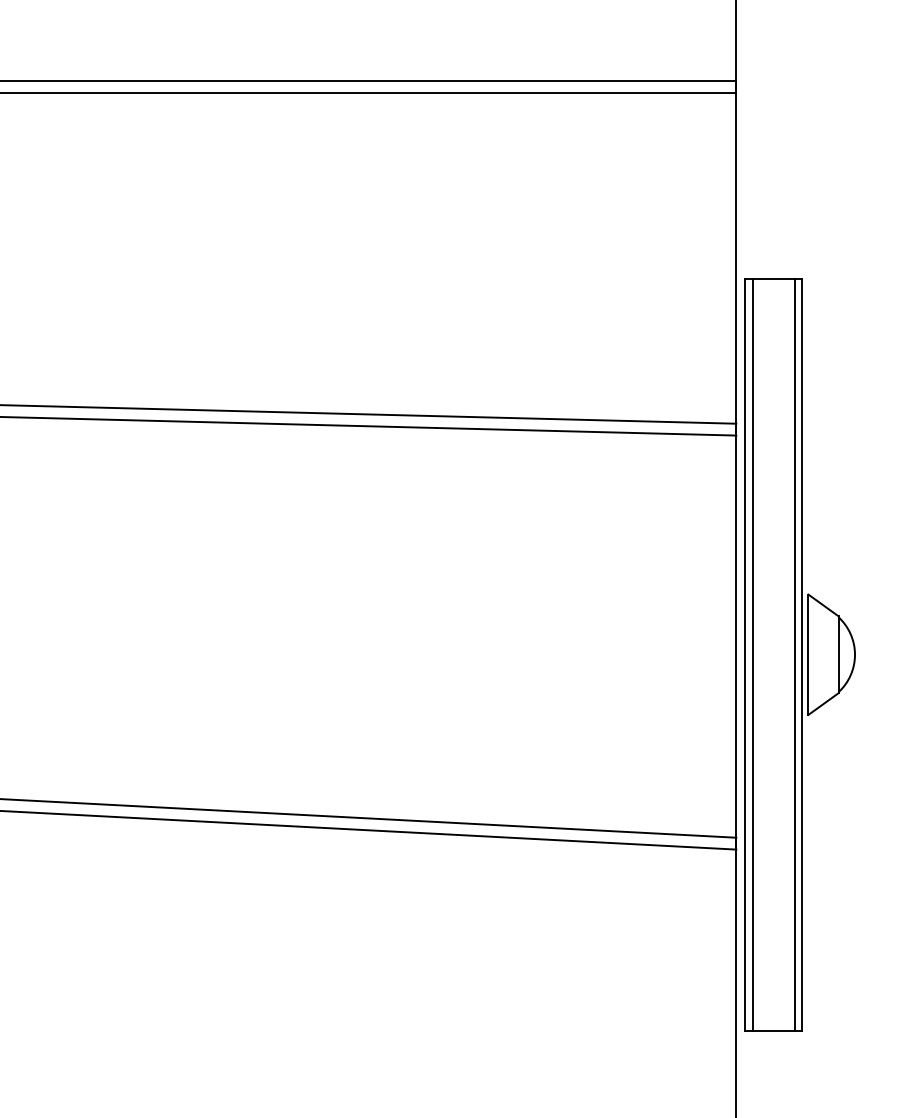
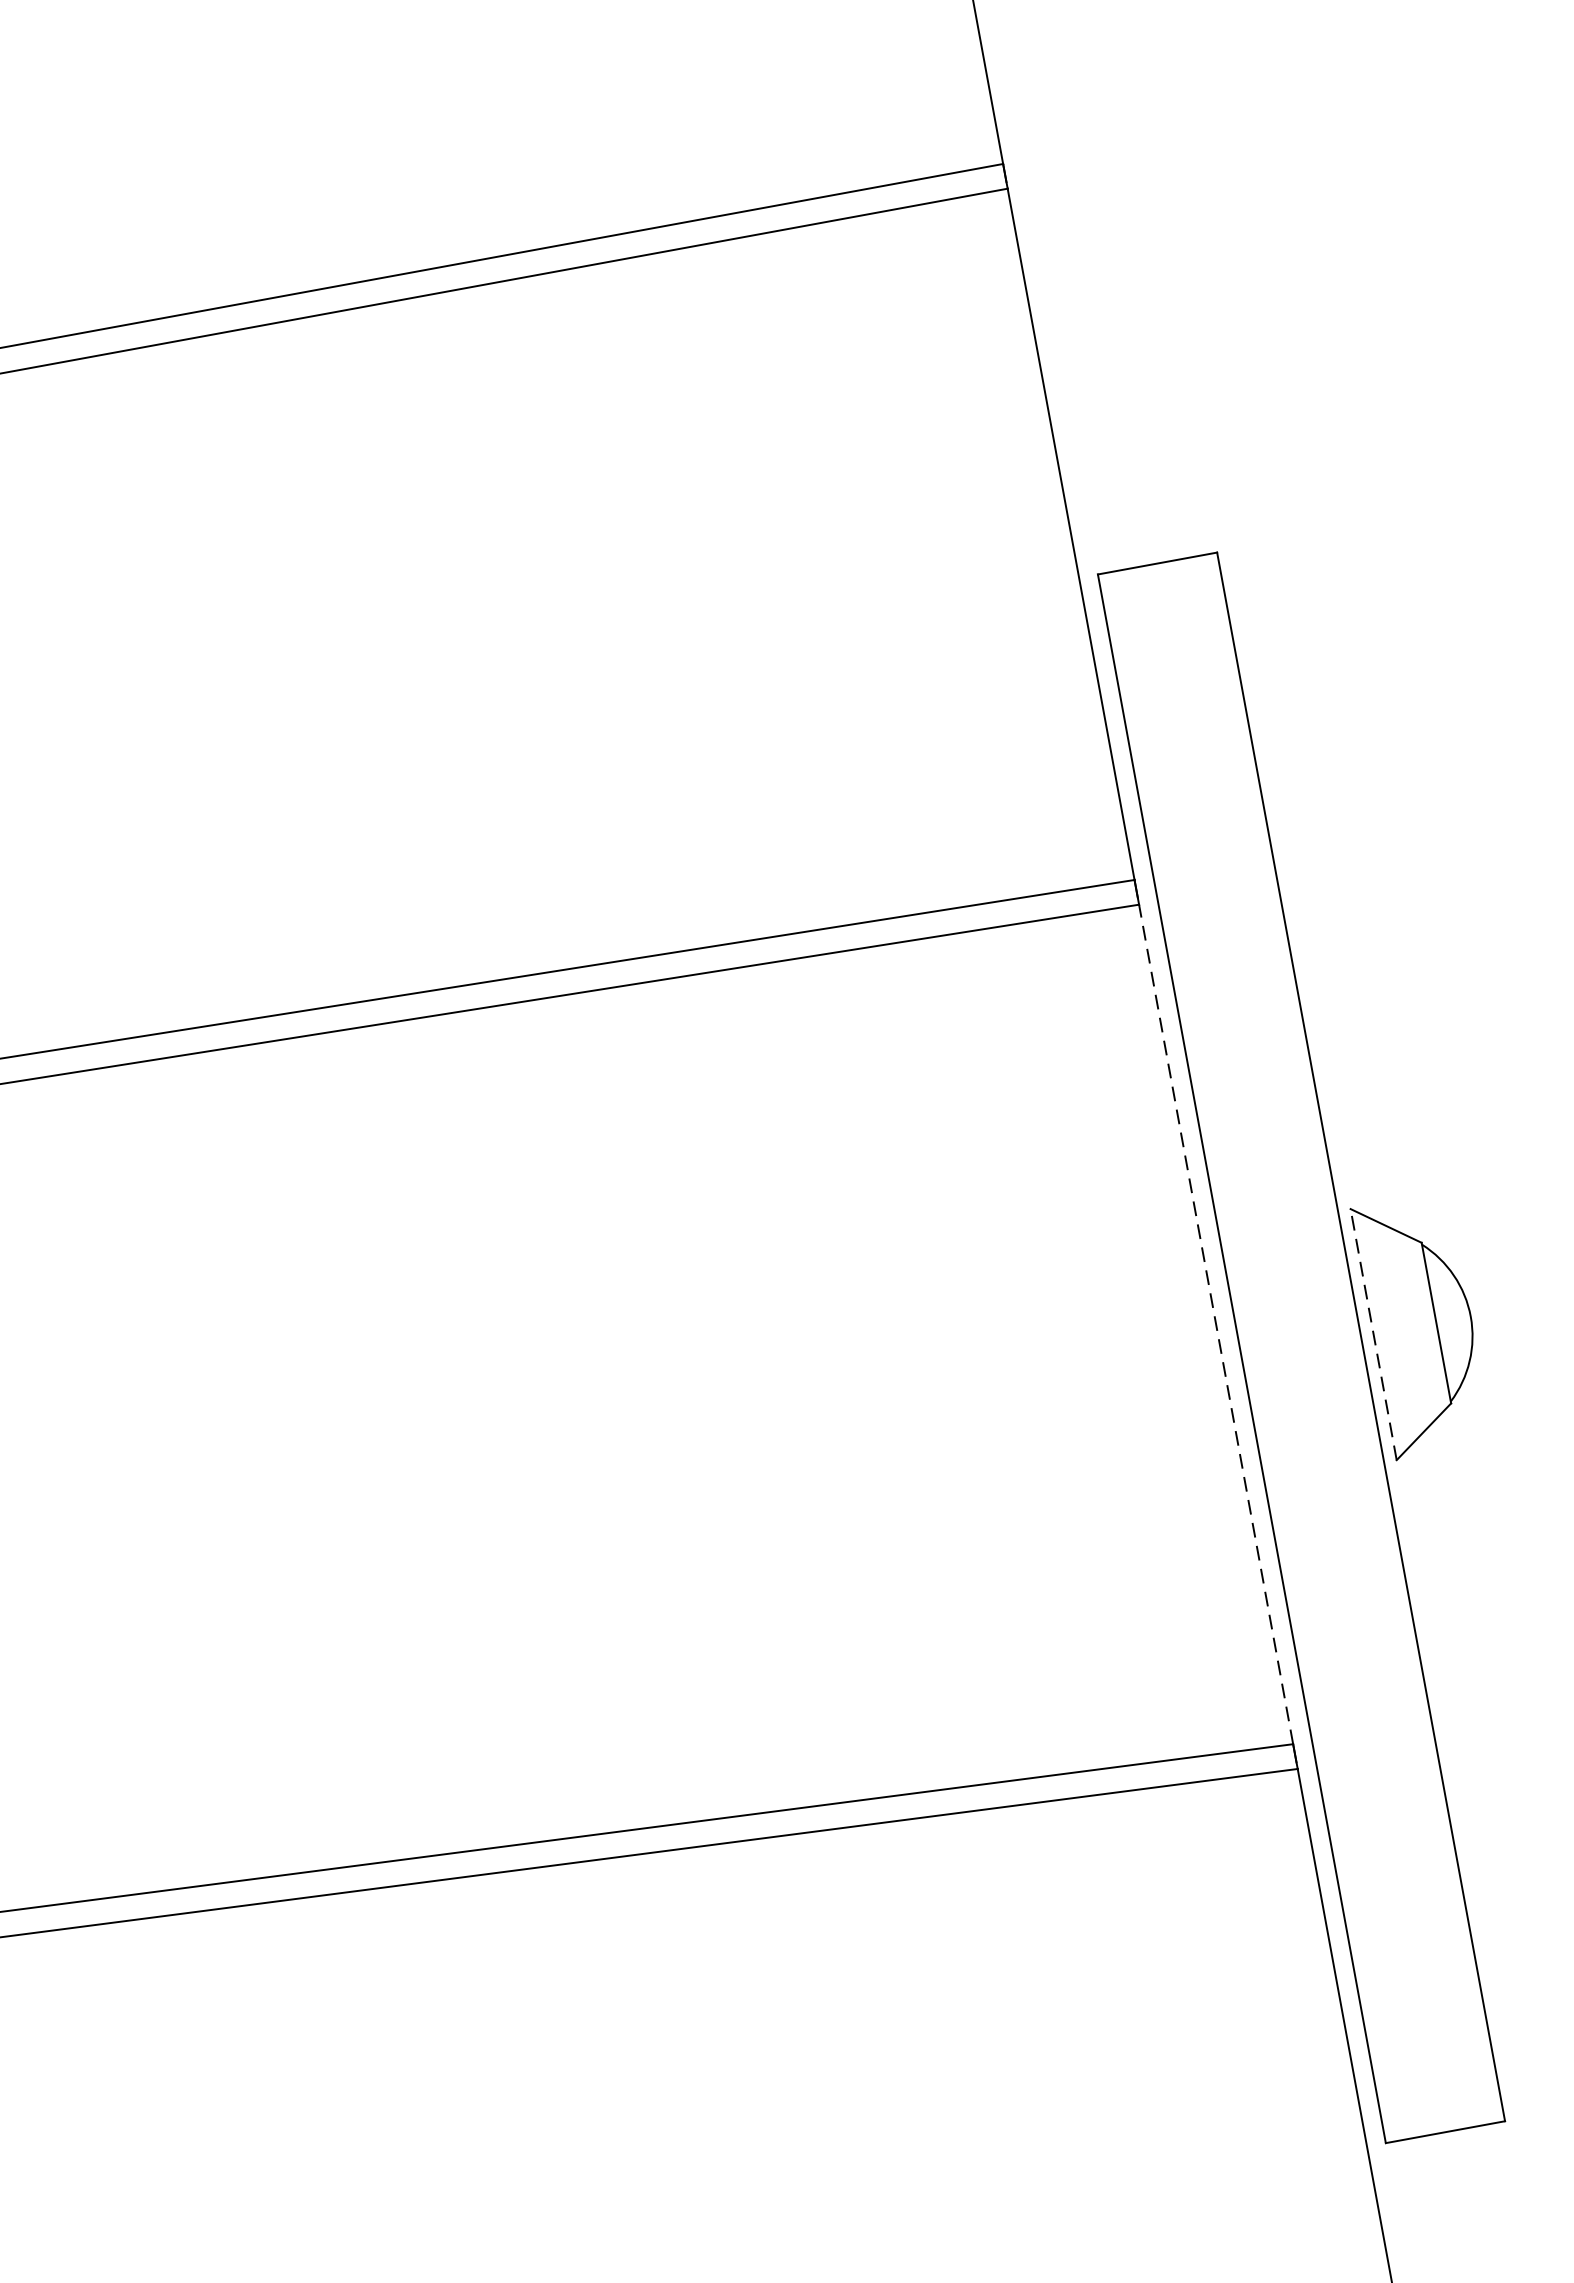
line: (736, 636) -> (1216, 1324), solid -> dashed
line: (752, 654) -> (1256, 1355), removed
line: (794, 654) -> (1344, 1339), removed
line: (808, 654) -> (1373, 1334), solid -> dashed

